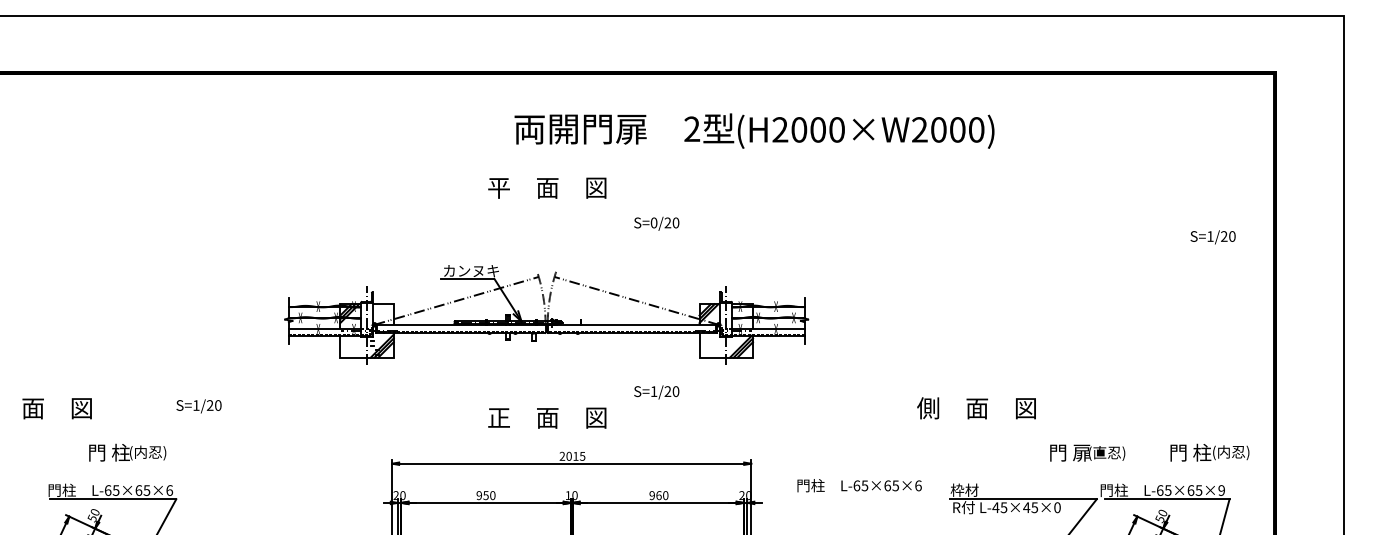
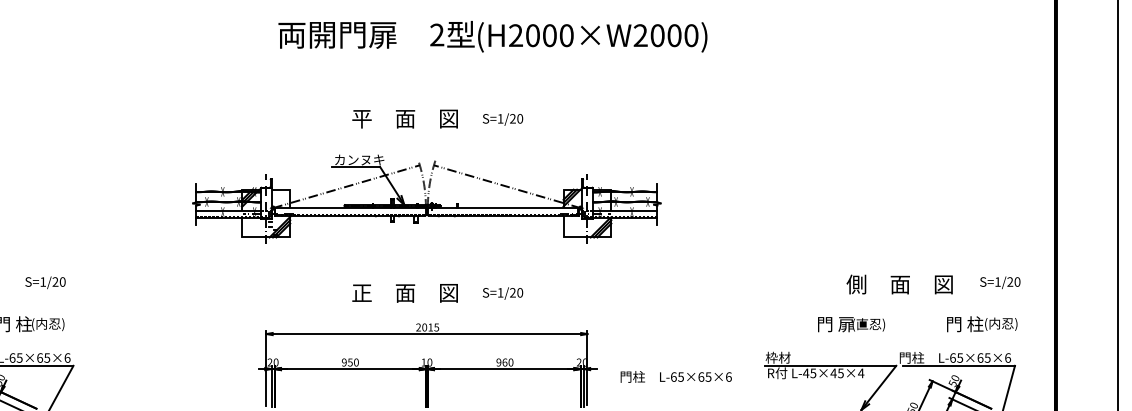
text: (754, 130) -> (492, 36), moved
text: (547, 187) -> (405, 118), moved
text: (653, 222) -> (500, 118), S=0/20 -> S=1/20
text: (1212, 237) -> (999, 282), moved
part: (546, 314) -> (426, 198), moved
text: (656, 392) -> (502, 293), moved
text: (198, 406) -> (45, 282), moved
text: (976, 408) -> (899, 284), moved
text: (1087, 452) -> (851, 324), moved
text: (1209, 452) -> (981, 324), moved
text: (859, 485) -> (676, 376), moved
text: (1221, 490) -> (1007, 357), L-65×65×9 -> L-65×65×6
text: (1057, 507) -> (861, 373), L-45×45×0 -> L-45×45×4

